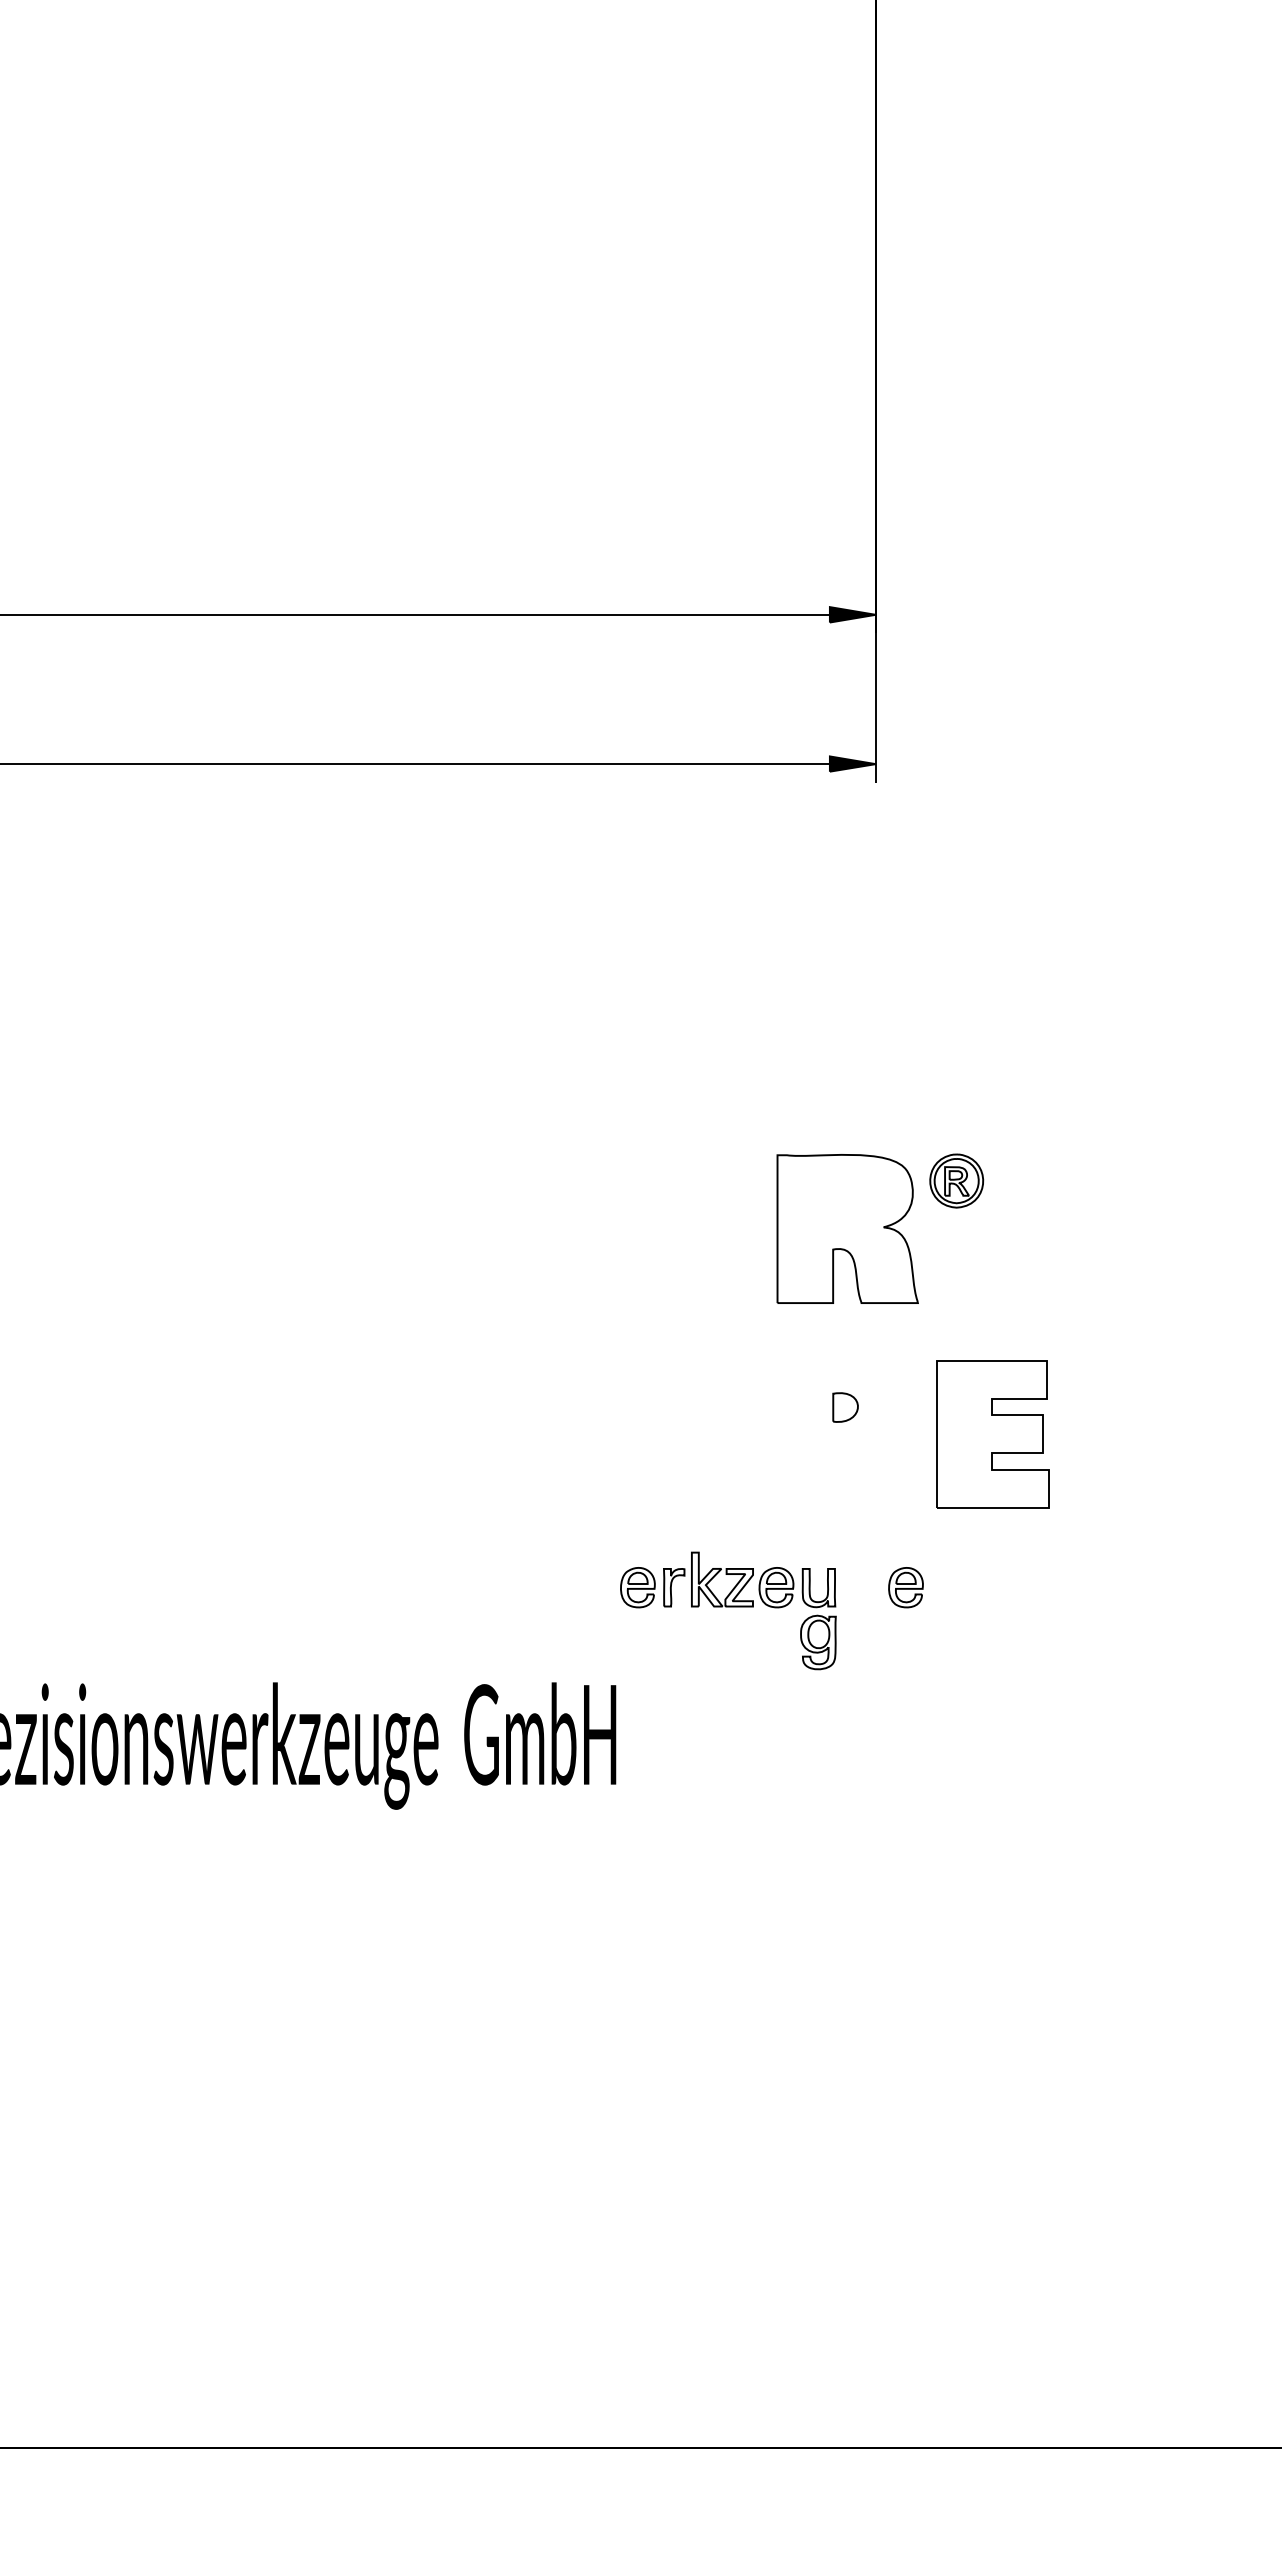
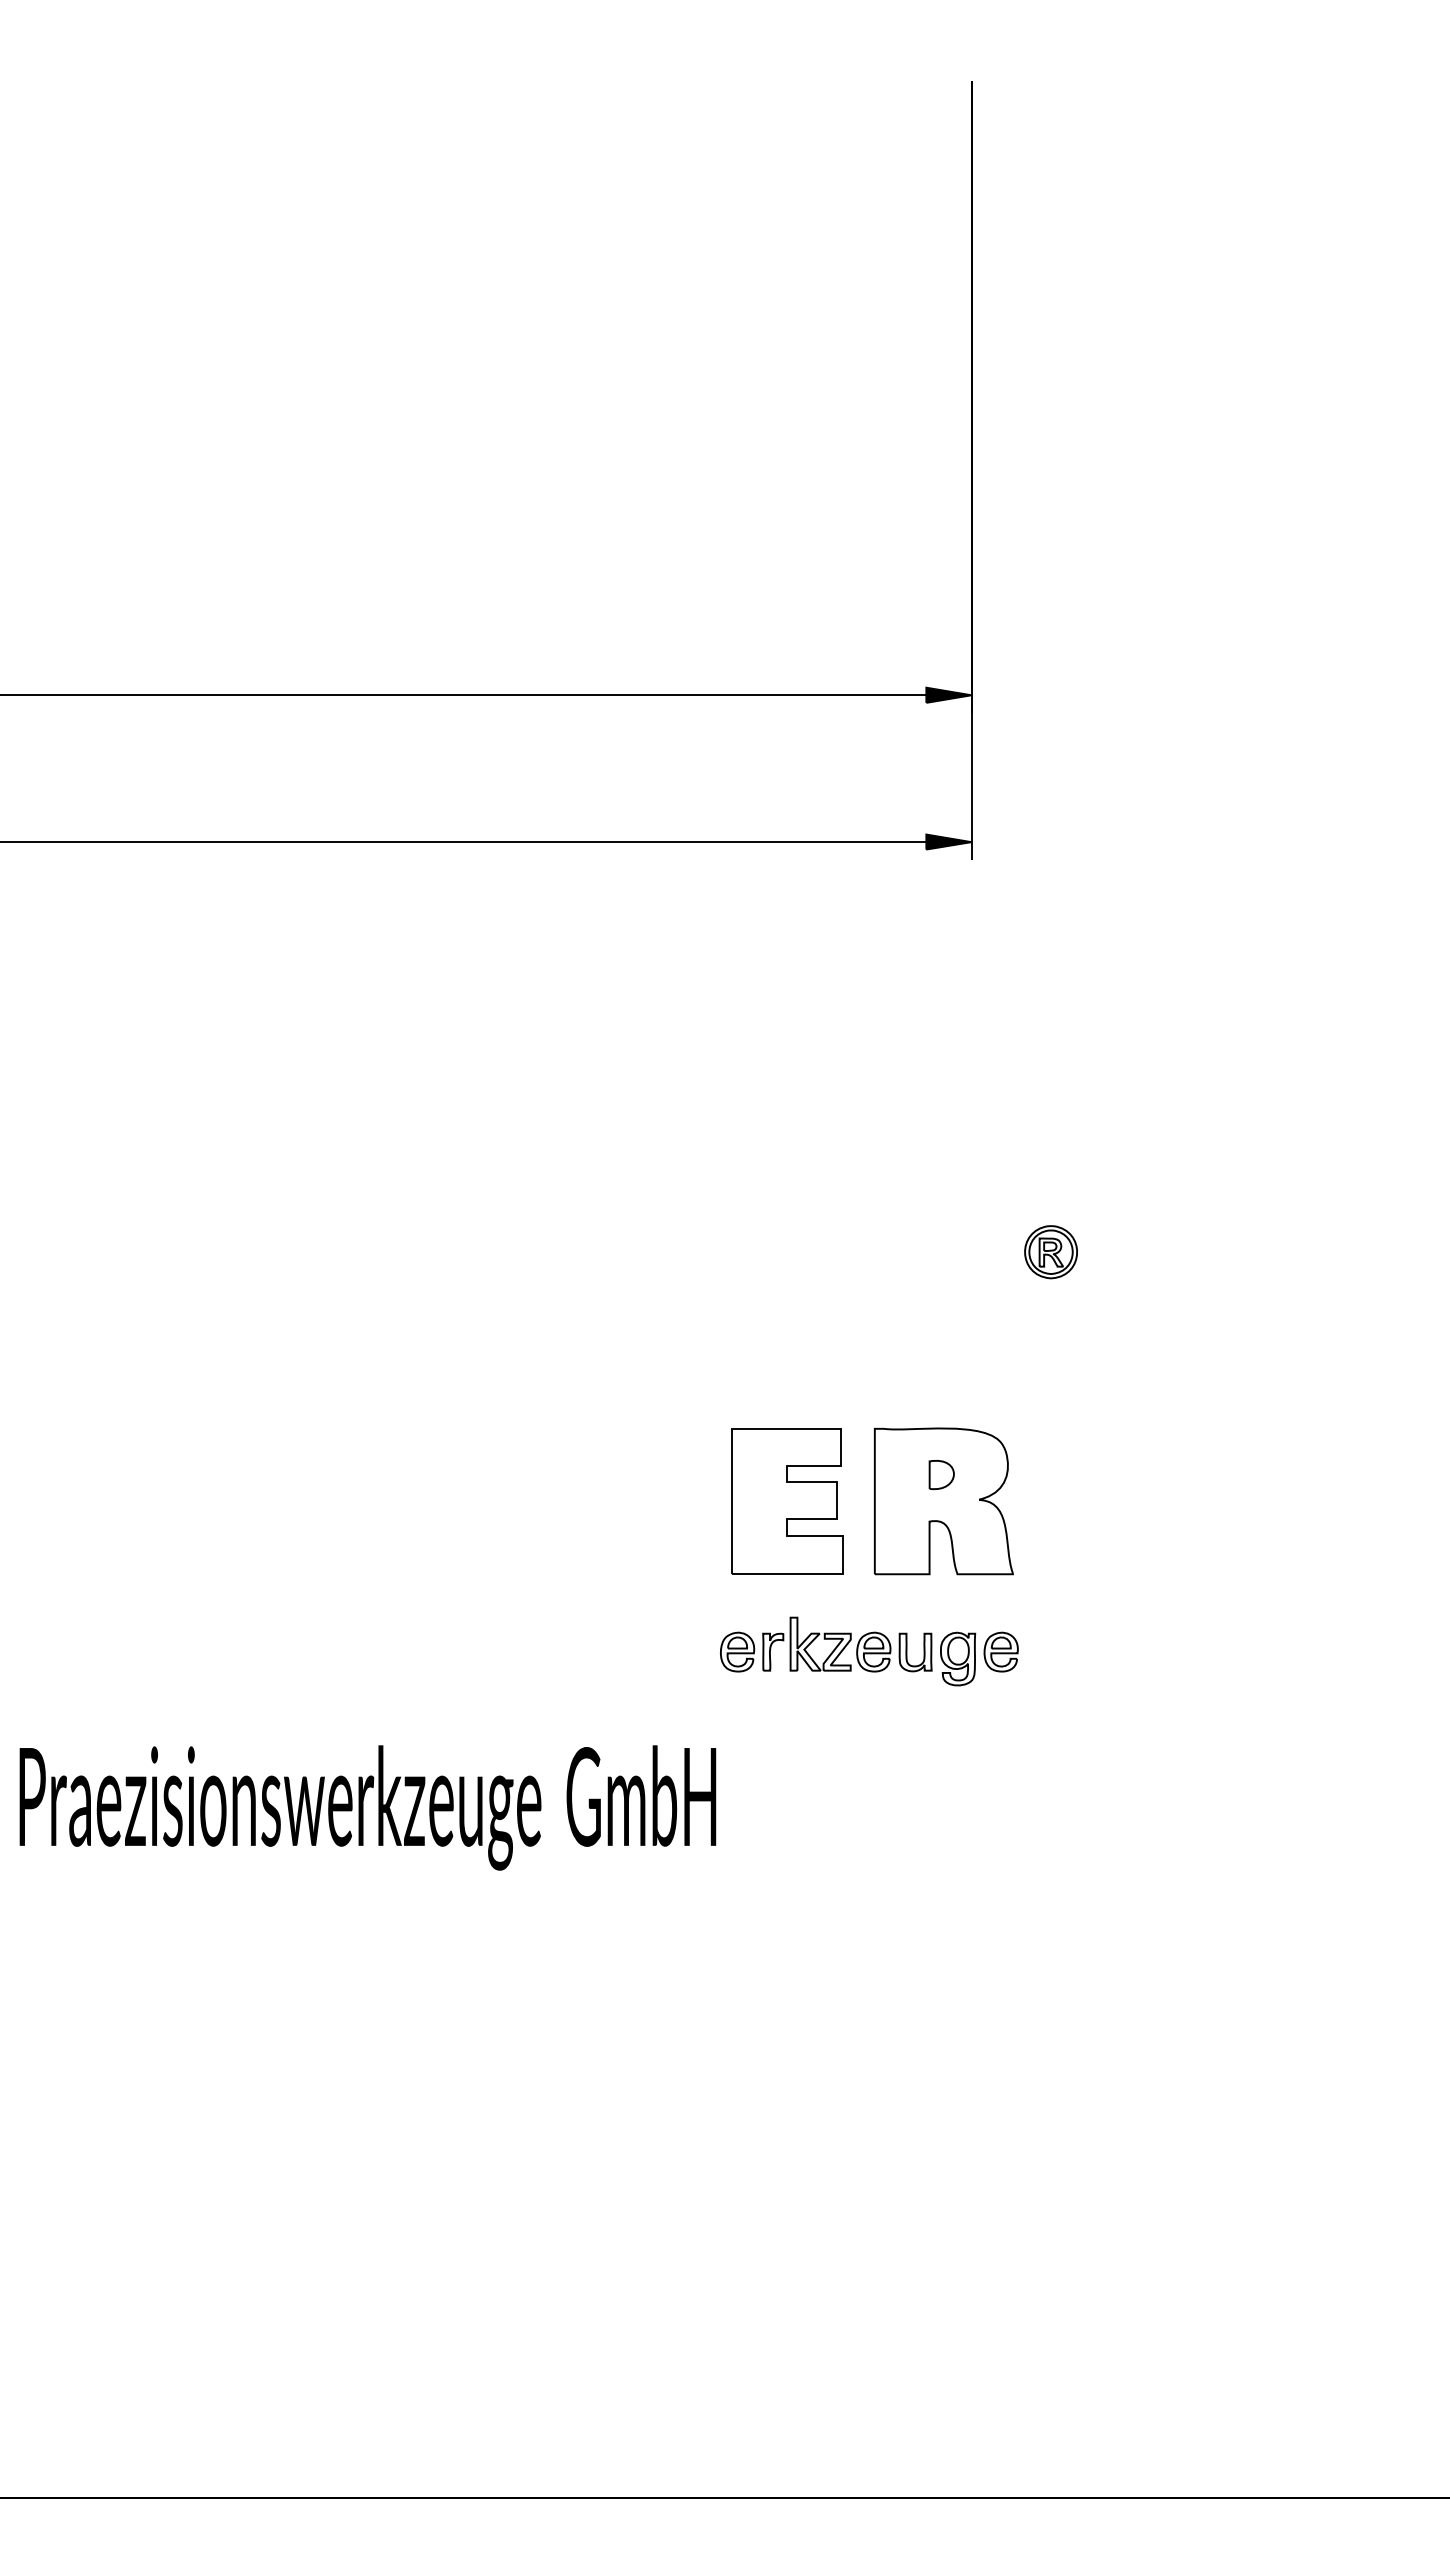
part: (847, 1229) -> (943, 1501), moved
part: (992, 1434) -> (787, 1501), moved
part: (818, 1641) -> (958, 1658), moved

